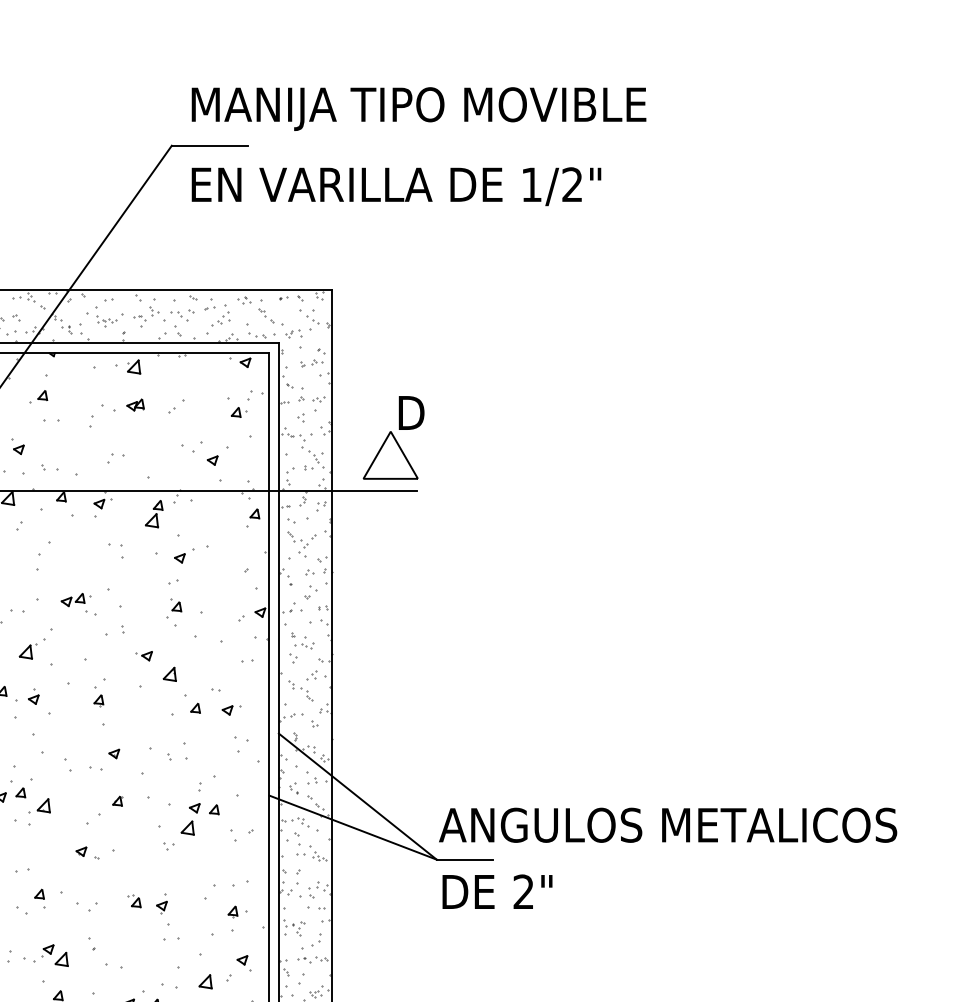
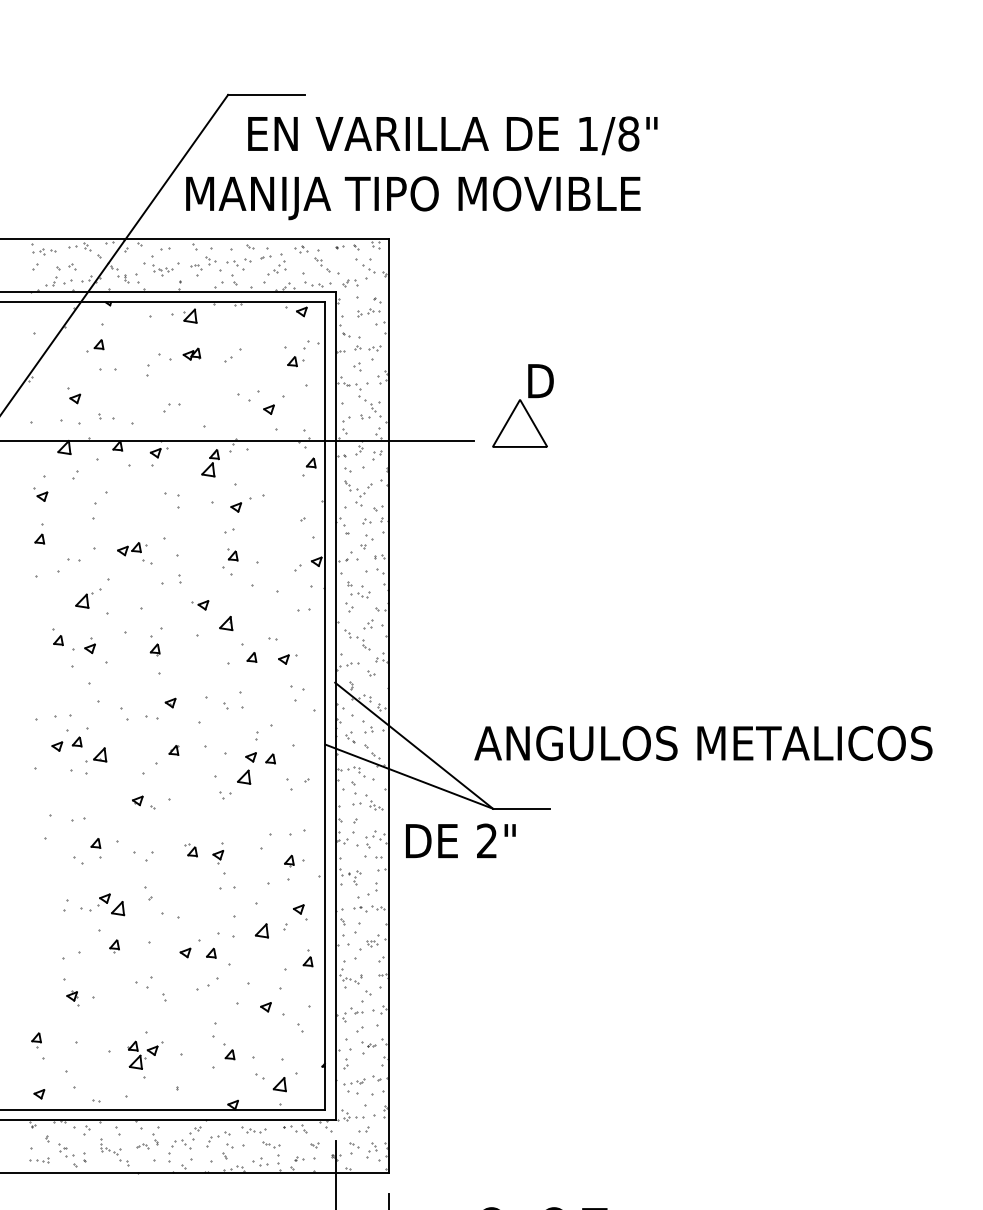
text: (419, 109) -> (413, 198), moved
text: (572, 184) -> (628, 133), 1/2" -> 1/8"
part: (393, 437) -> (522, 405), moved
text: (668, 824) -> (703, 742), moved
text: (497, 891) -> (460, 840), moved

